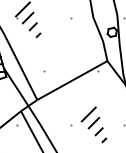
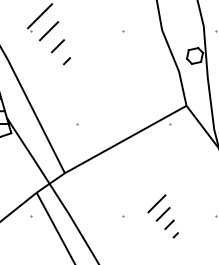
part: (93, 124) -> (162, 215), size x0.7

